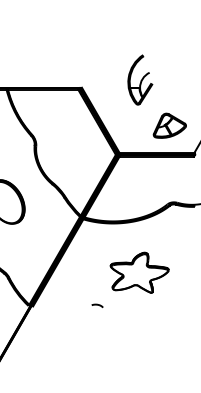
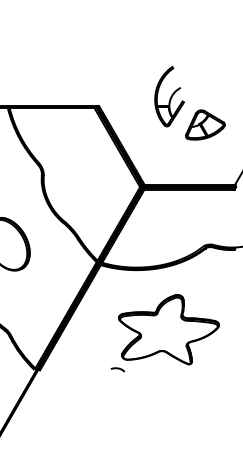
part: (169, 125) -> (205, 124), moved
part: (139, 272) -> (168, 329), size x1.43

